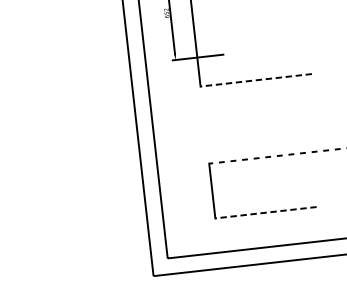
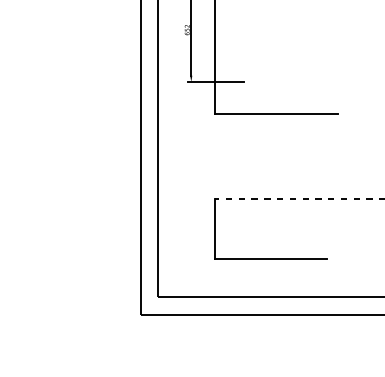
line: (256, 79) -> (276, 113), dashed -> solid
line: (265, 212) -> (270, 259), dashed -> solid

